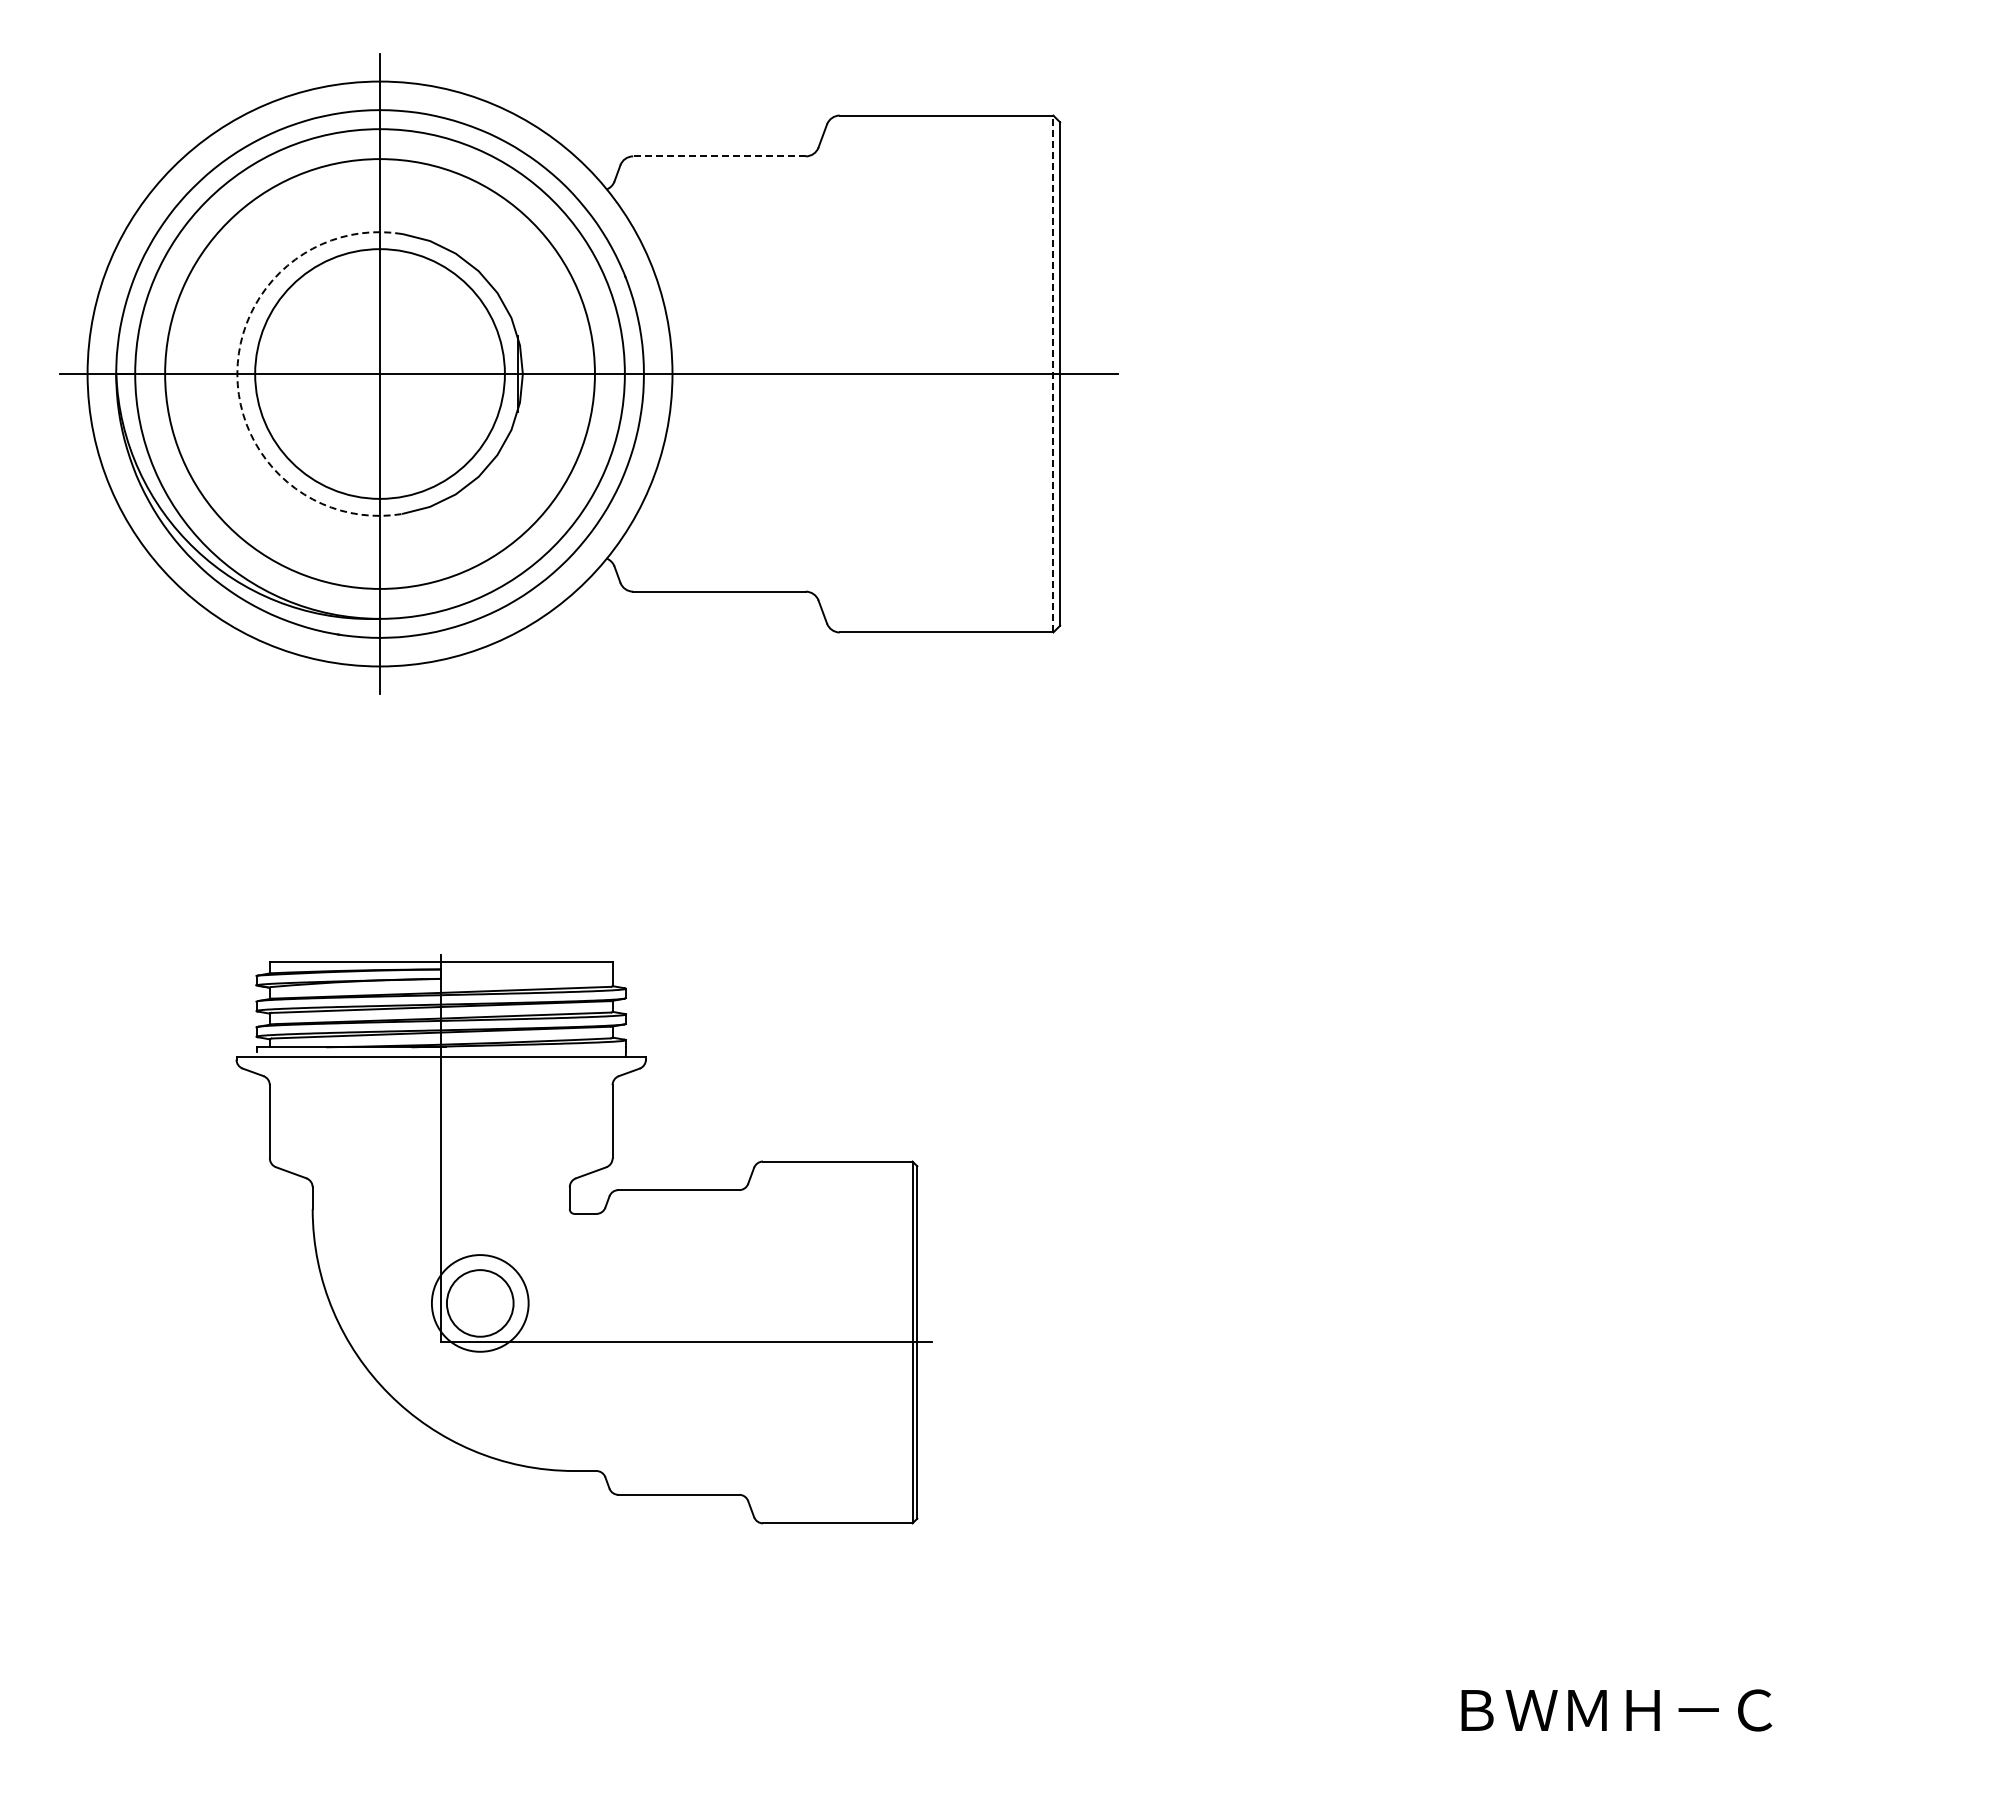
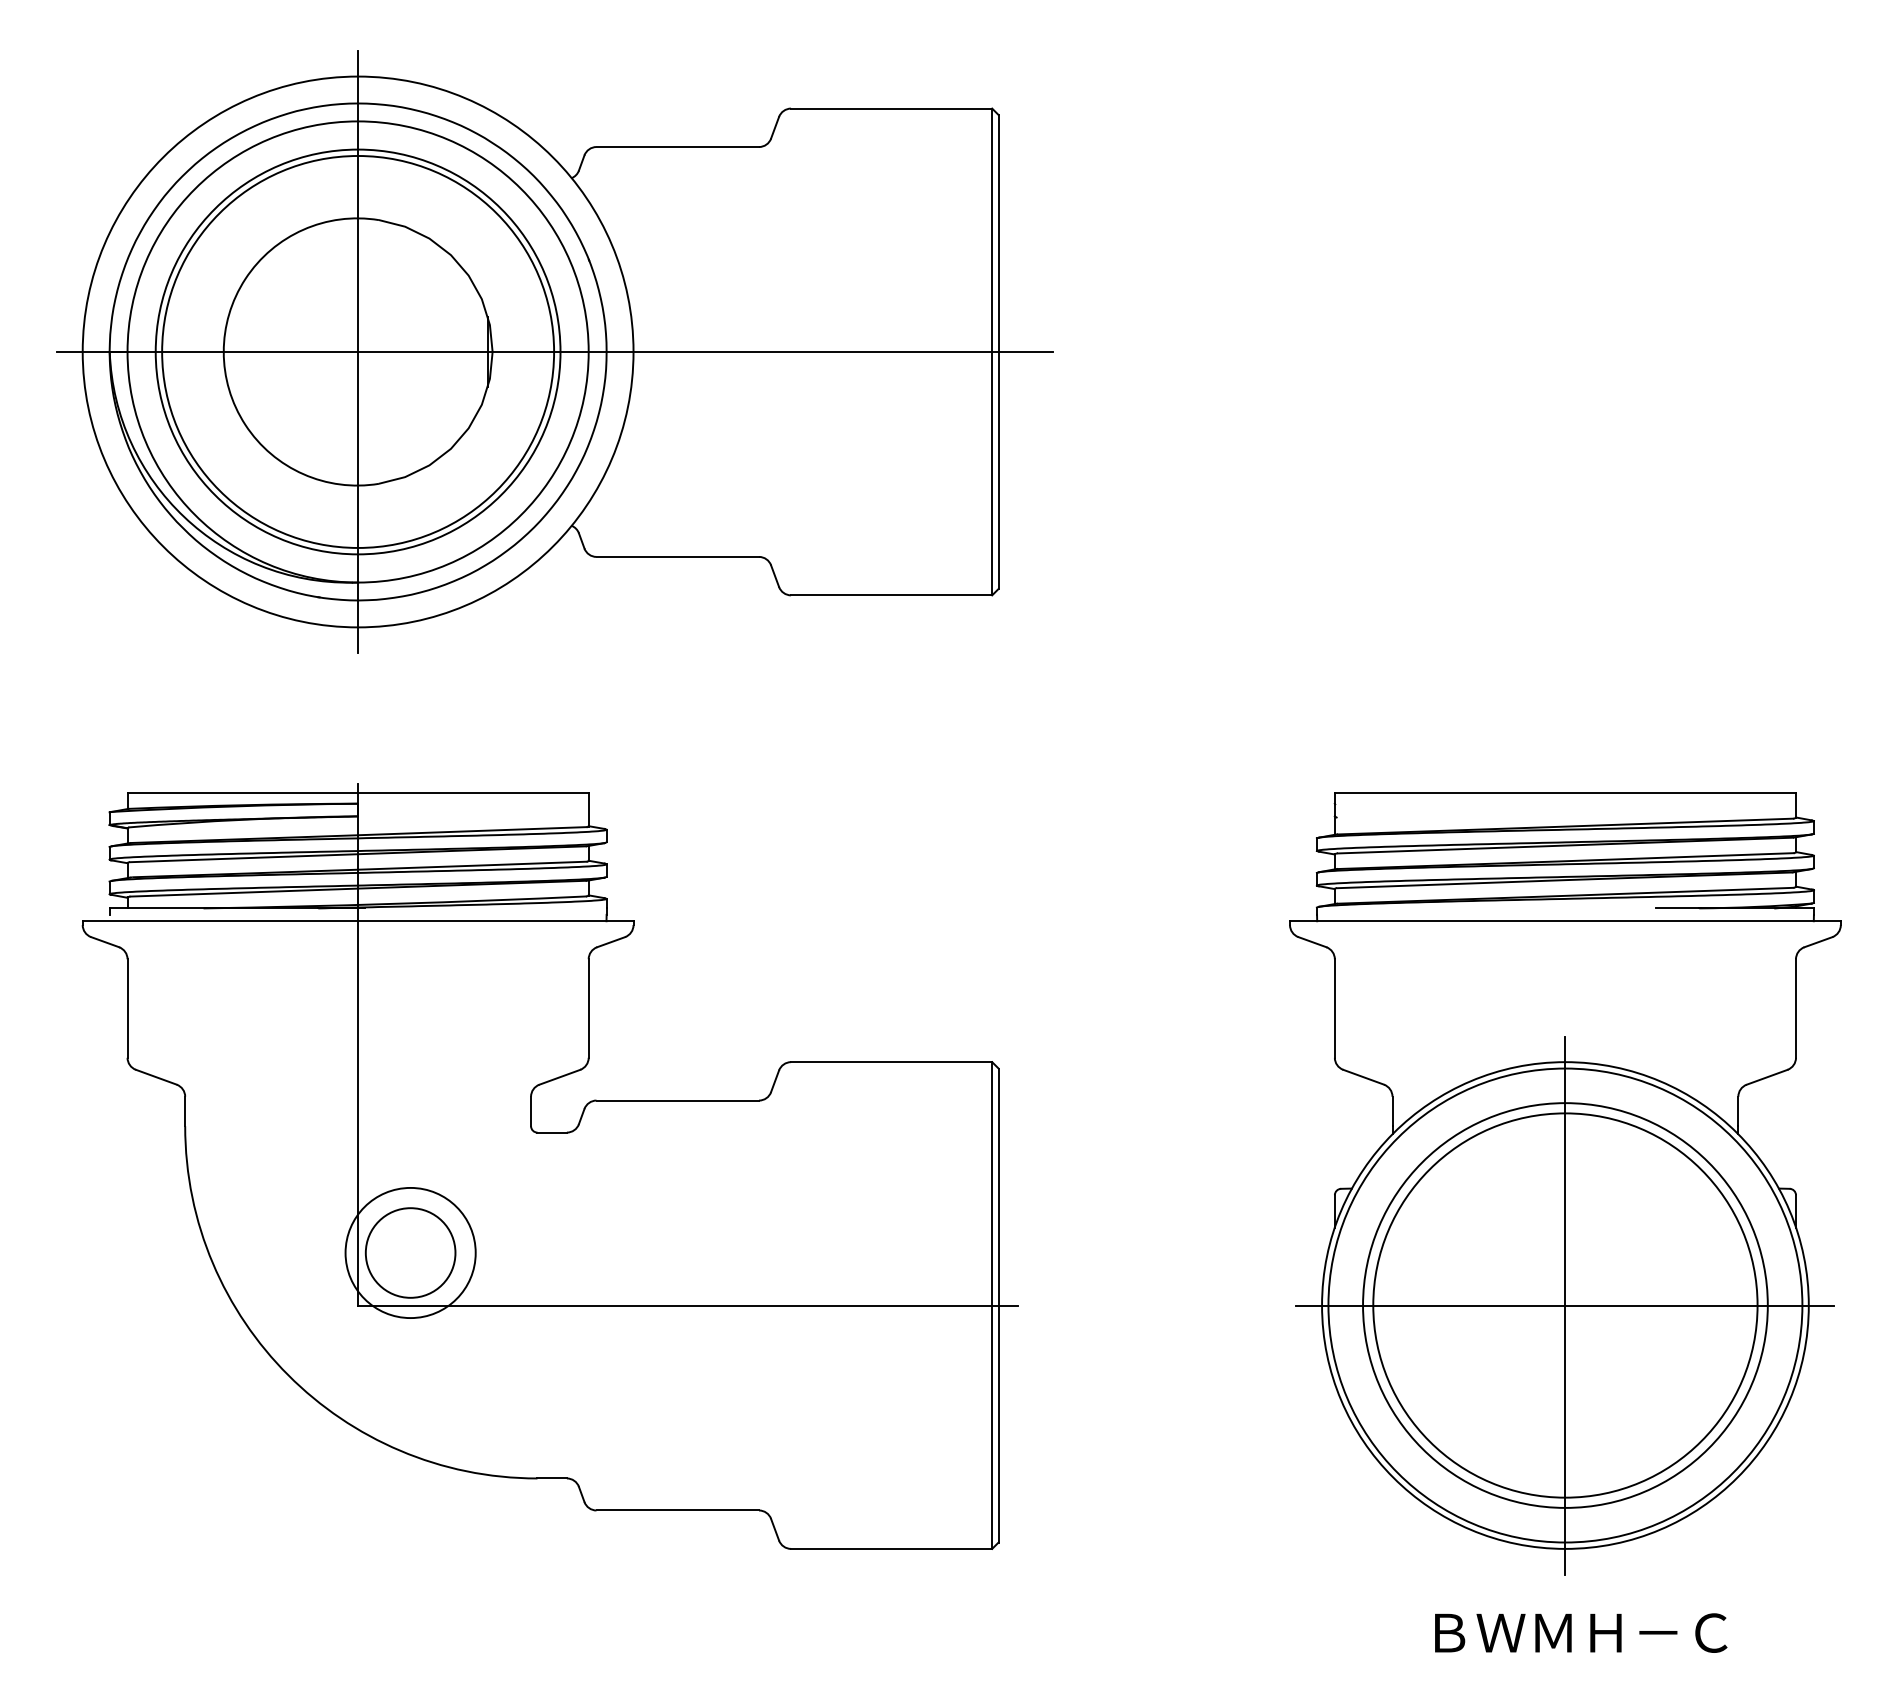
line: (719, 156) -> (677, 147), dashed -> solid
circle: (379, 373) -> (357, 351), size x1.67
line: (1053, 373) -> (992, 351), dashed -> solid
arc: (237, 374) -> (223, 352), dashed -> solid
part: (583, 1239) -> (549, 1166), size x1.43
part: (1661, 1257) -> (1564, 1183), added
text: (1616, 1710) -> (1580, 1633), moved

